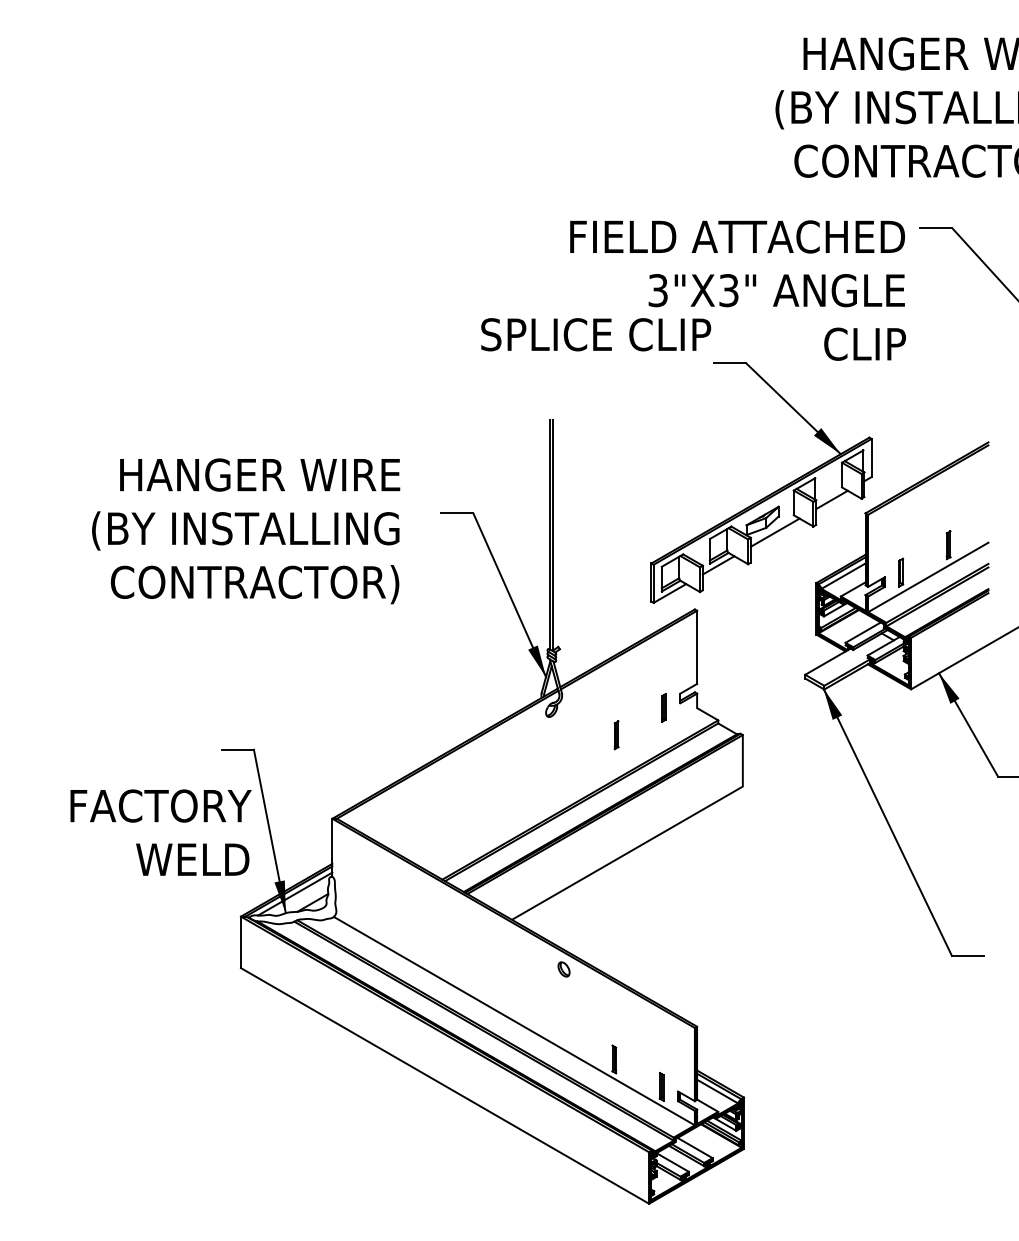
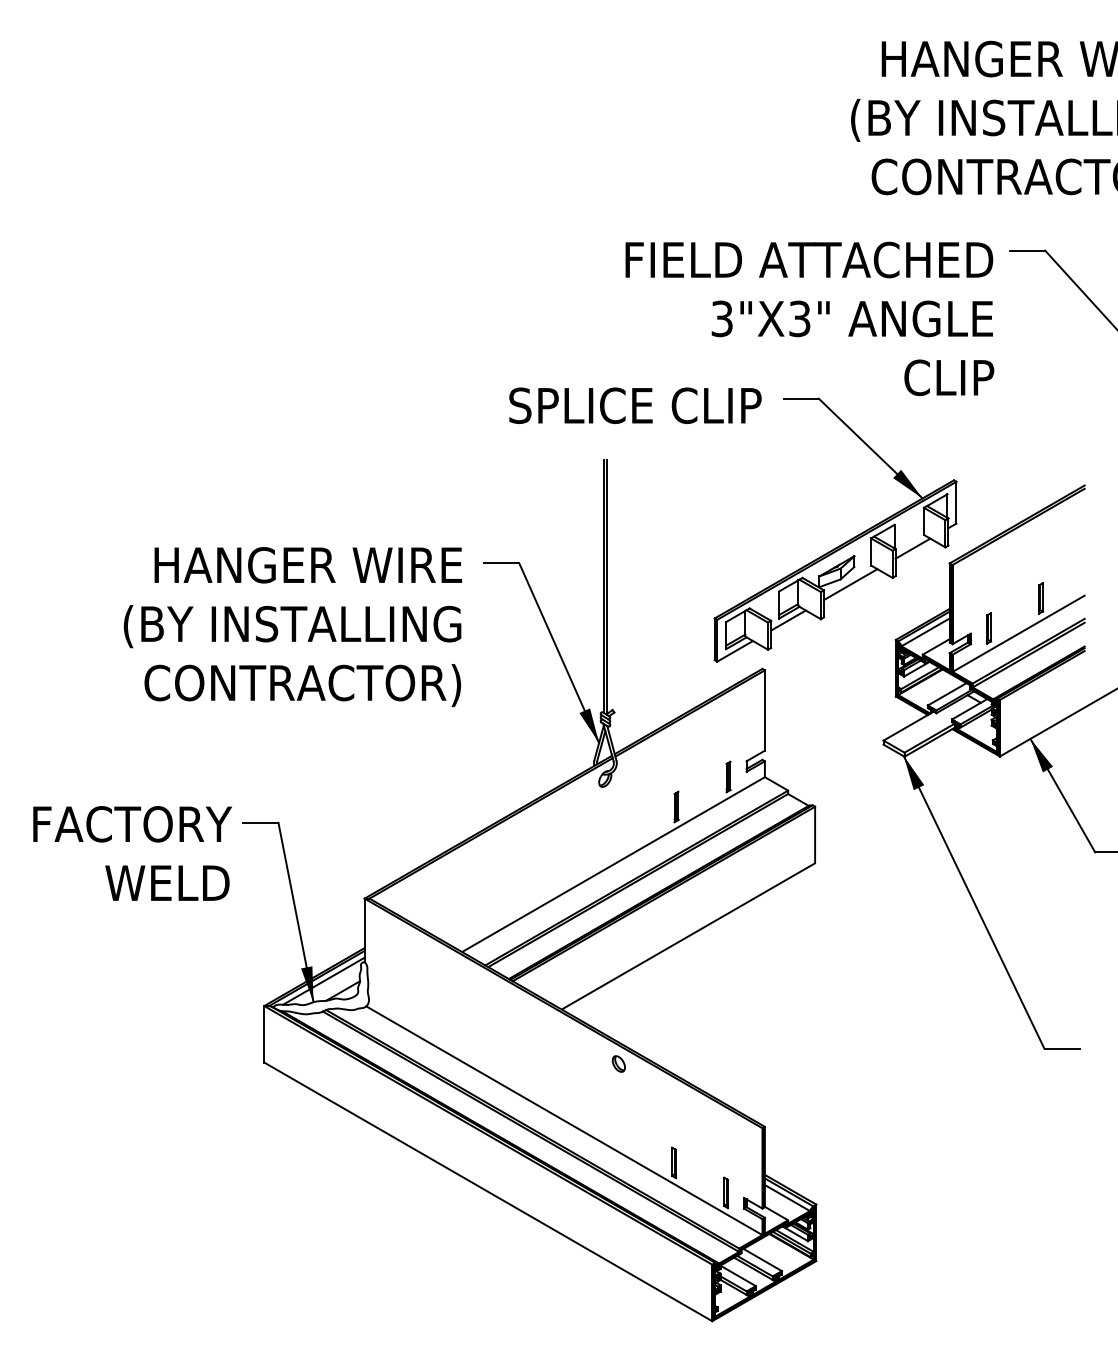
text: (596, 334) -> (635, 405), moved
text: (246, 531) -> (293, 627), moved
line: (559, 787) -> (613, 864), added
text: (160, 832) -> (132, 853), moved

